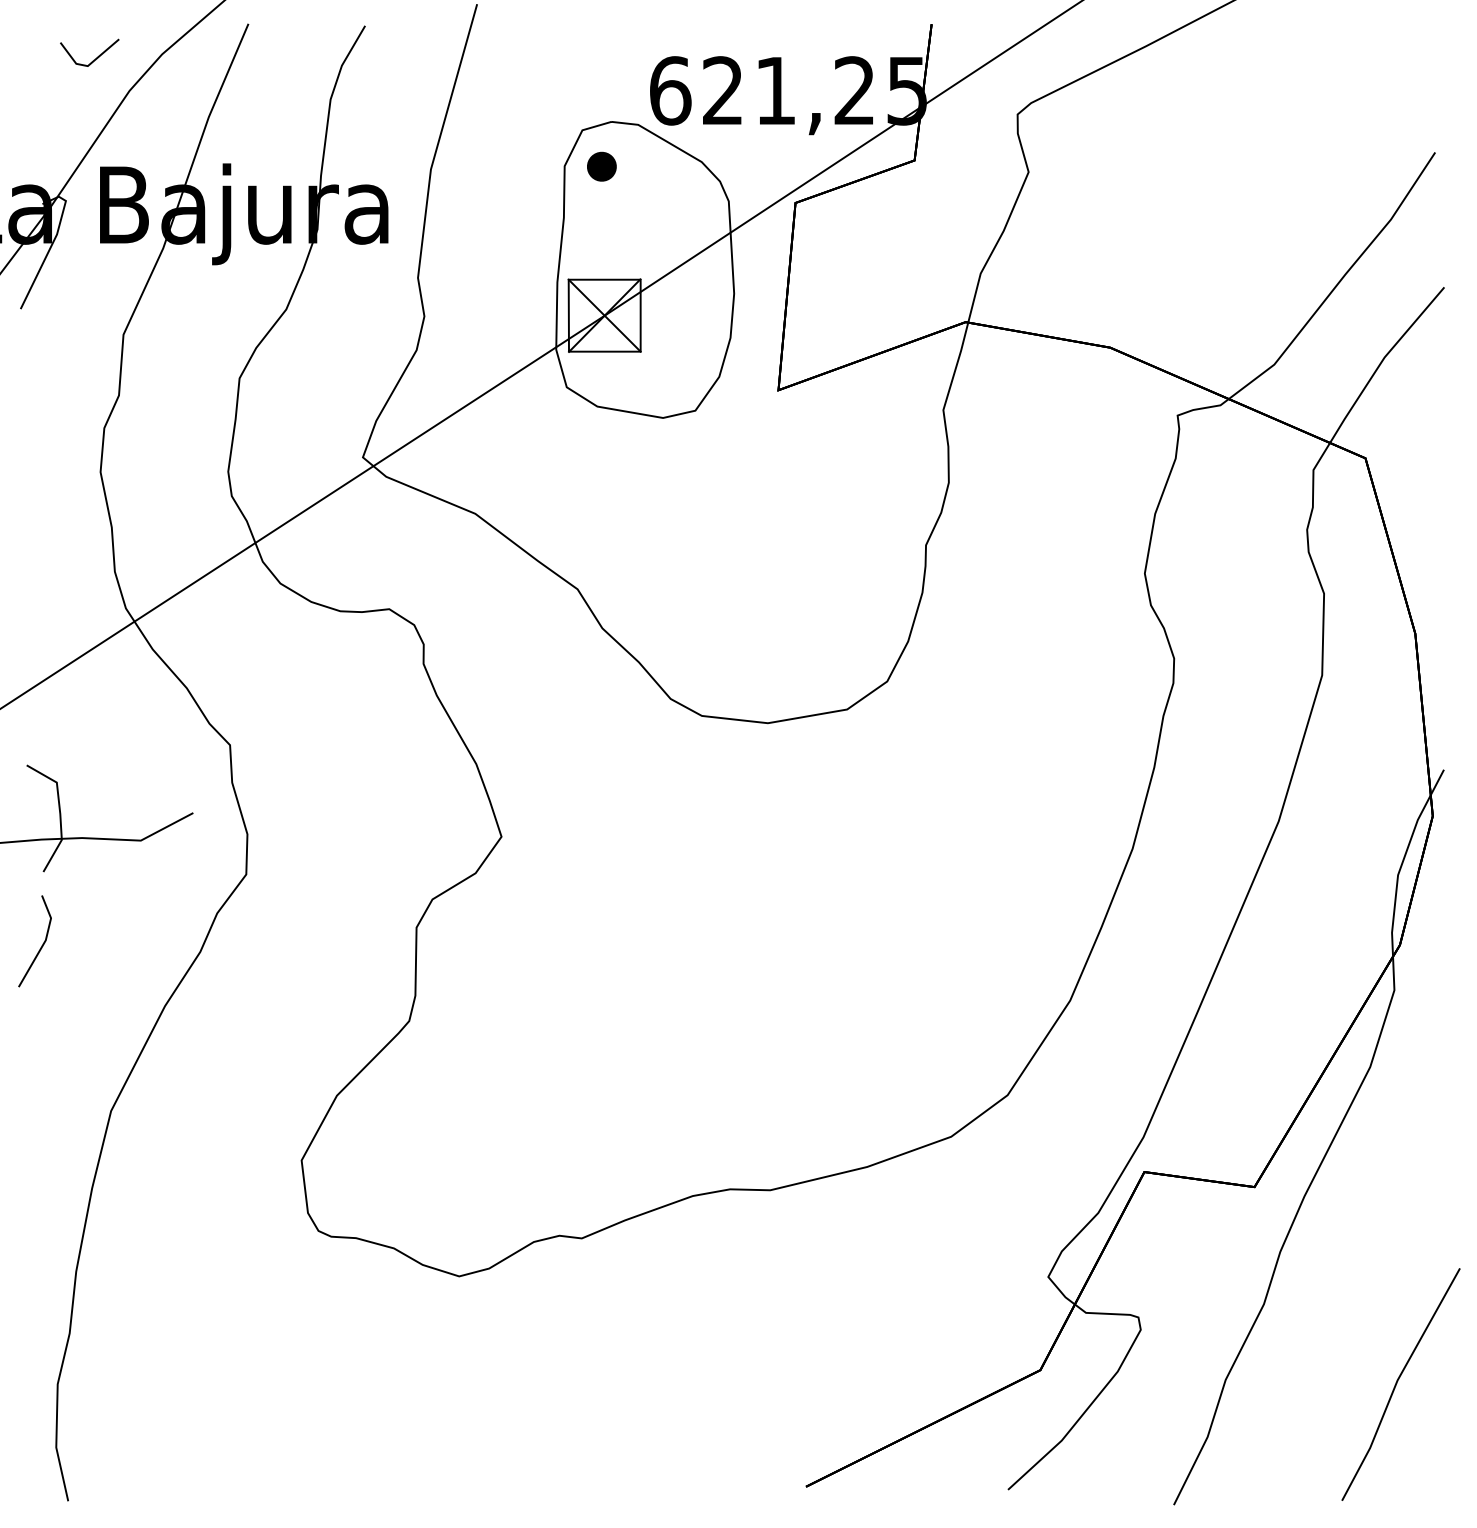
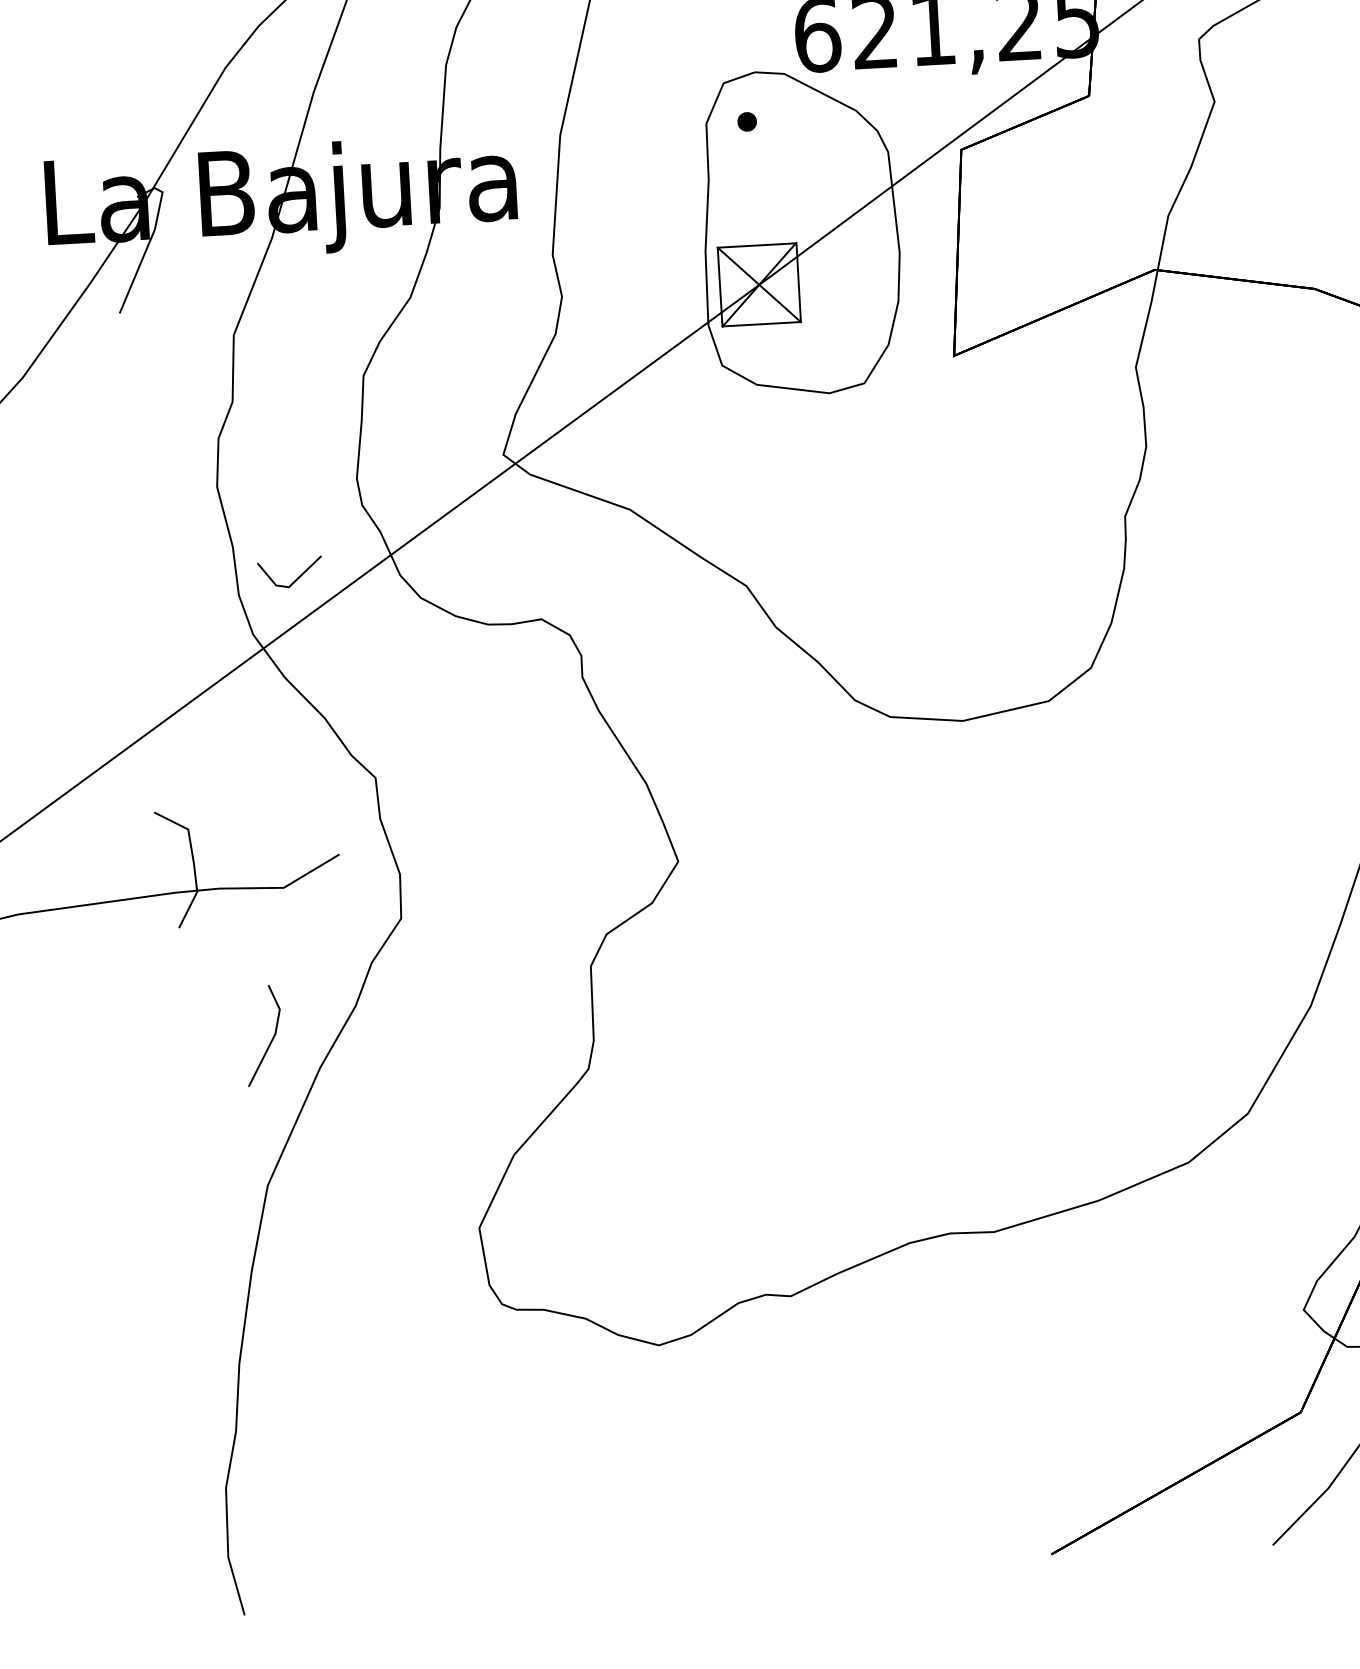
line: (95, 58) -> (296, 578), moved
part: (601, 166) -> (746, 121), size x0.6
line: (41, 945) -> (271, 1039), moved

